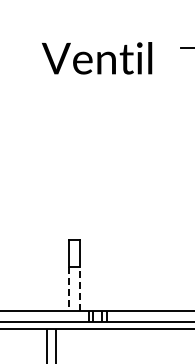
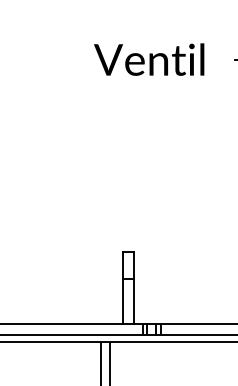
text: (97, 58) -> (149, 59), moved
line: (79, 288) -> (133, 300), dashed -> solid
line: (69, 289) -> (123, 301), dashed -> solid

